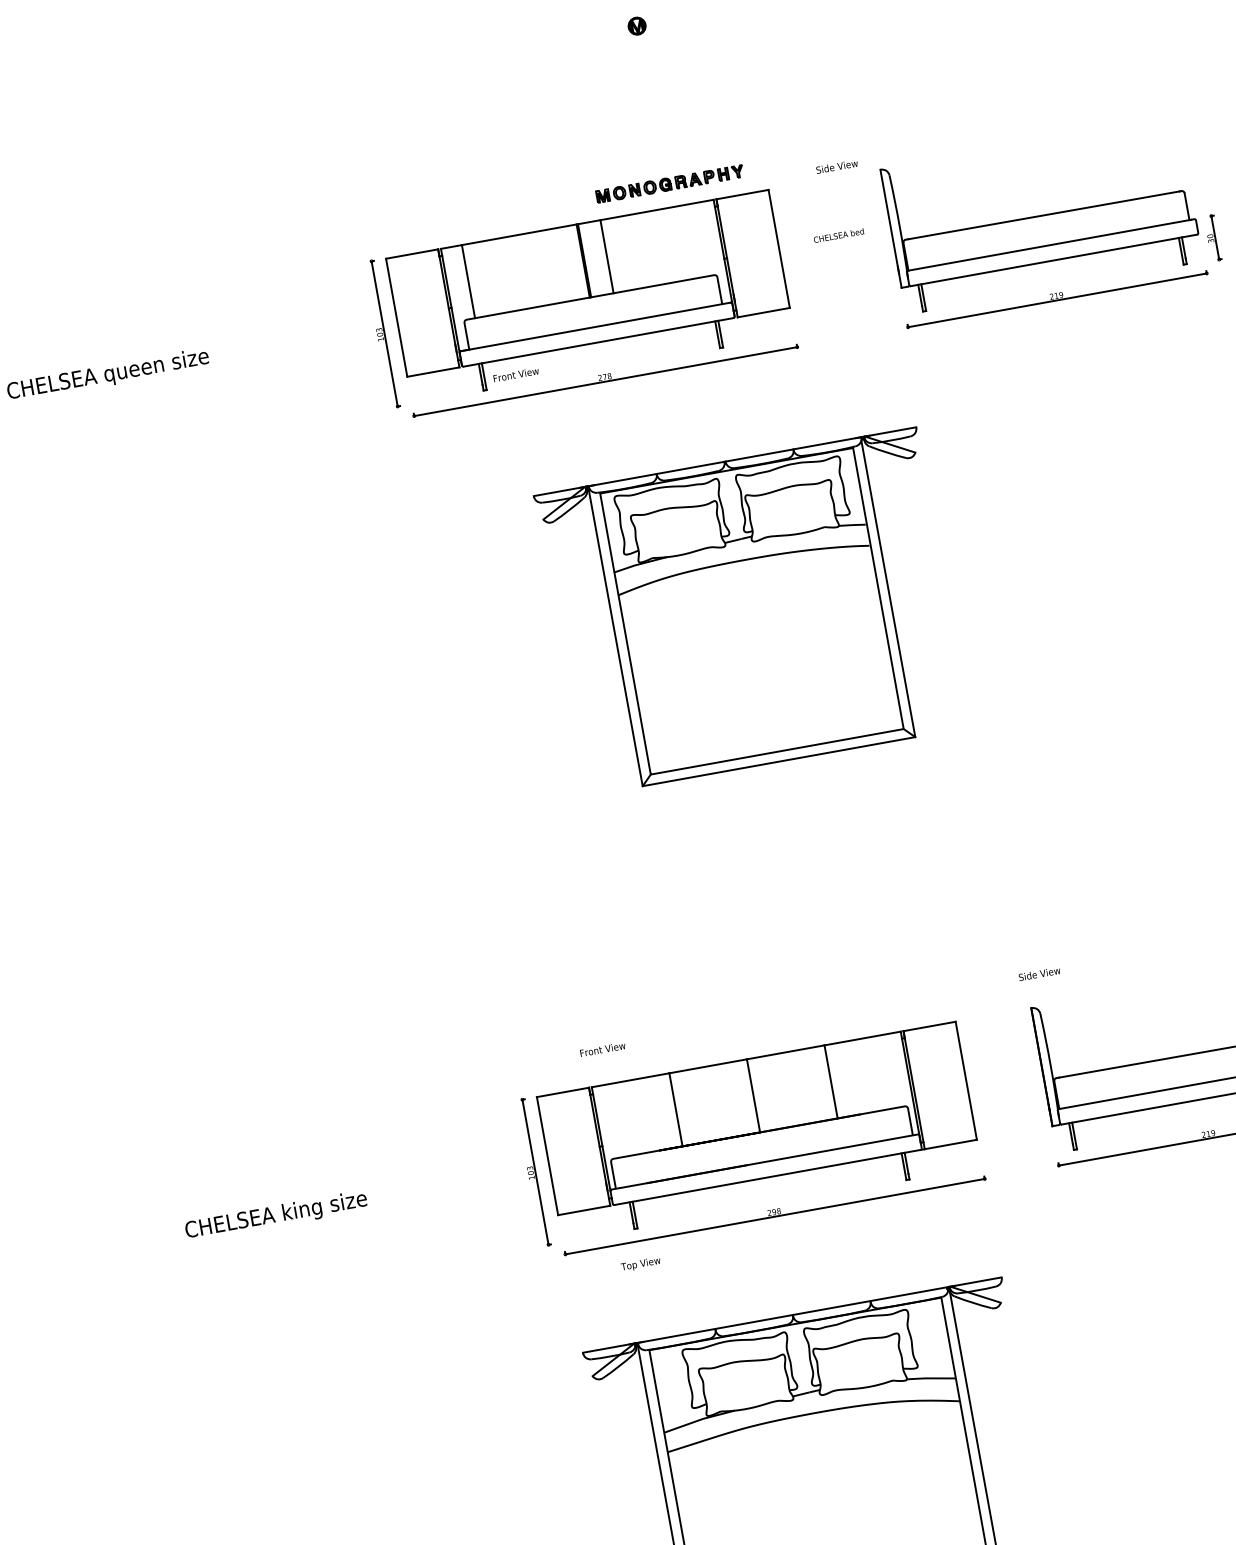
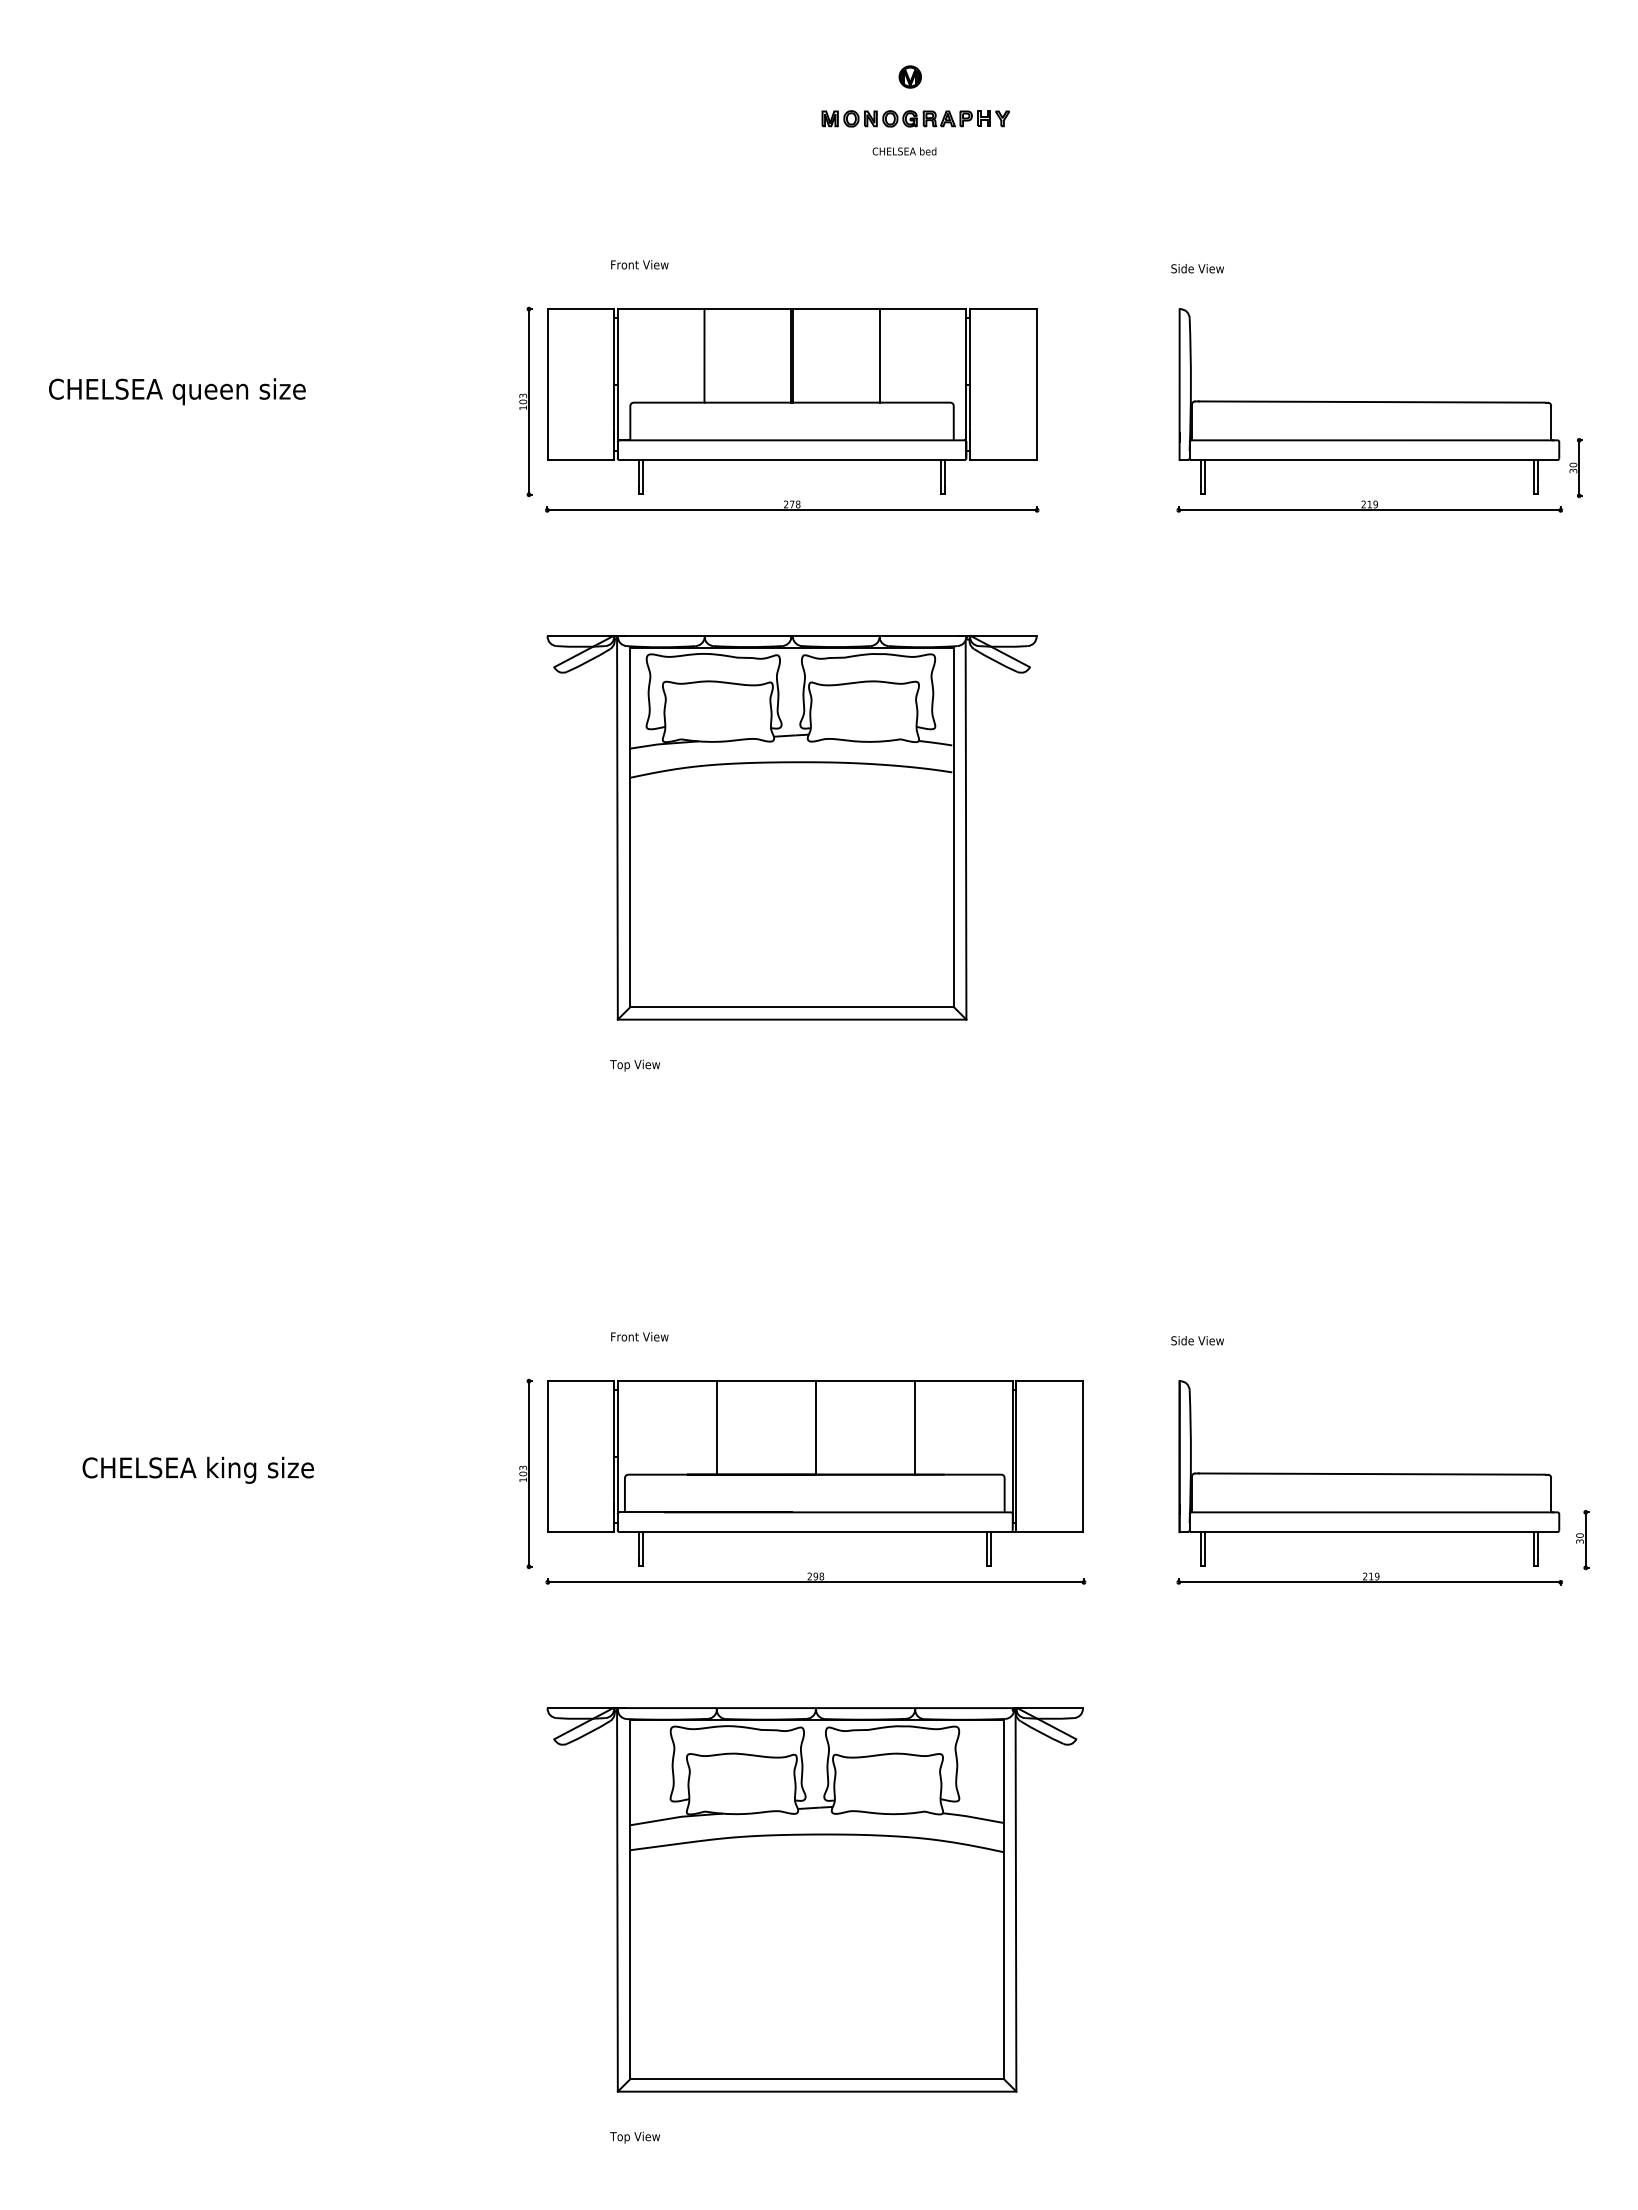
text: (836, 166) -> (1197, 268), moved
part: (669, 183) -> (915, 118), moved
text: (838, 235) -> (904, 151), moved
line: (606, 256) -> (879, 355), moved
line: (468, 281) -> (704, 355), moved
text: (515, 374) -> (639, 264), moved
part: (751, 611) -> (791, 827), moved
text: (641, 1264) -> (635, 1065), moved

